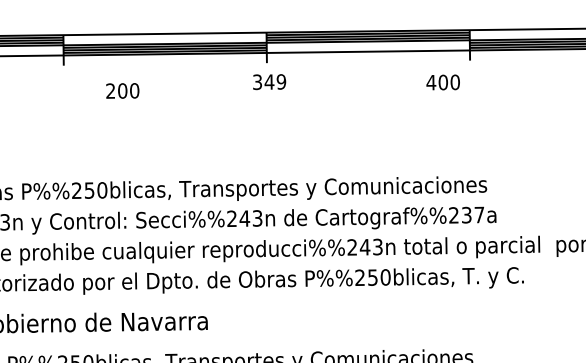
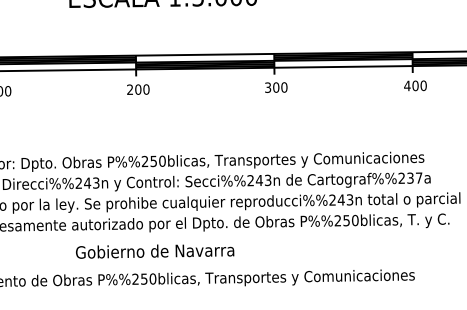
text: (274, 81) -> (279, 87), 349 -> 300
text: (443, 81) -> (415, 85), moved
text: (122, 90) -> (138, 89), moved

